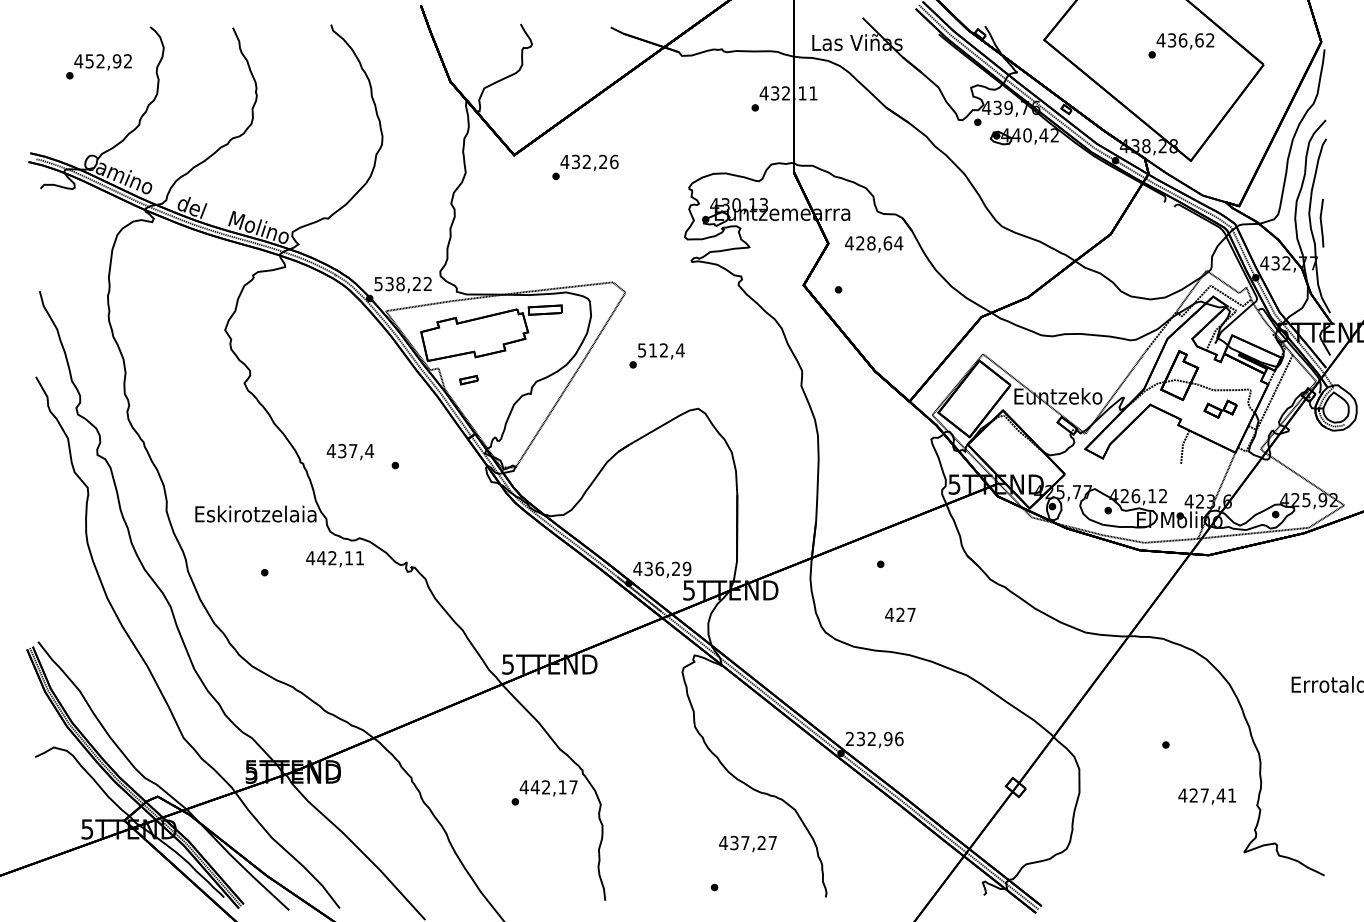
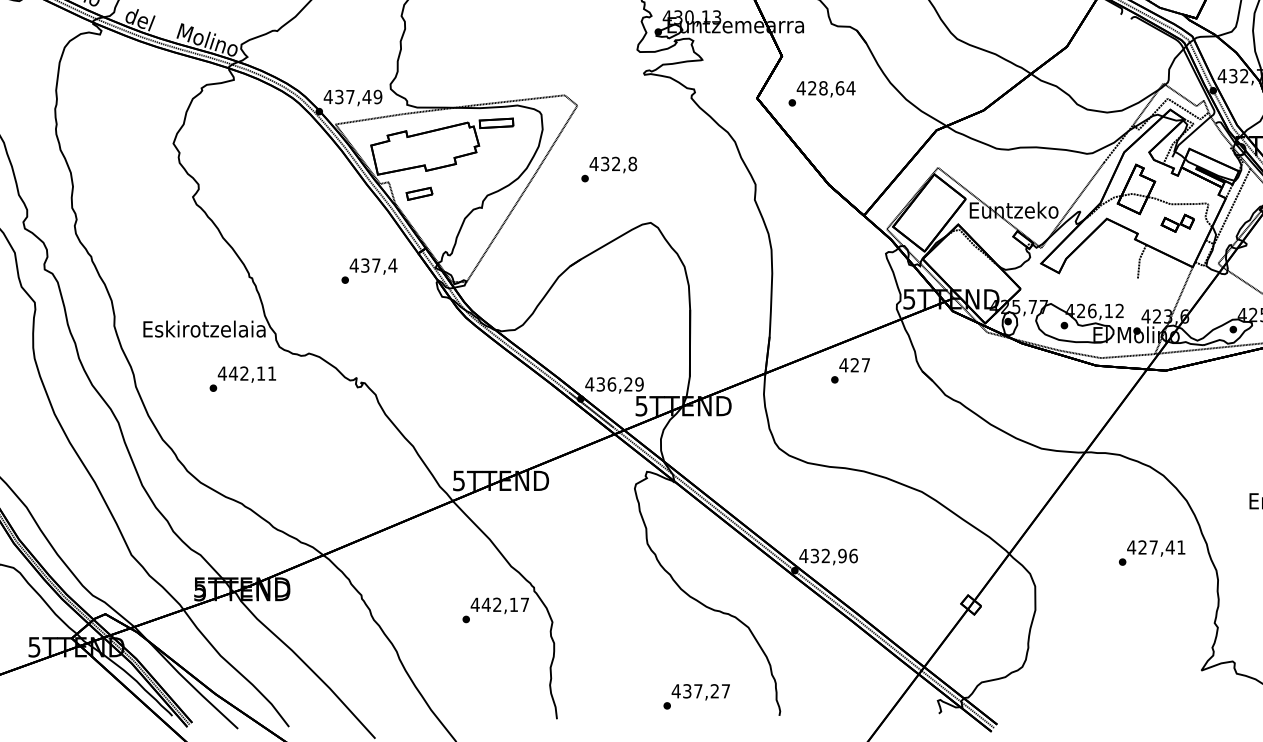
text: (874, 244) -> (826, 89), moved
text: (403, 283) -> (353, 96), 538,22 -> 437,49
text: (660, 350) -> (612, 164), 512,4 -> 432,8
part: (468, 380) -> (418, 194), size x1.43
text: (350, 452) -> (373, 266), moved
text: (334, 559) -> (246, 374), moved
text: (900, 614) -> (854, 364), moved
text: (849, 738) -> (803, 555), 232,96 -> 432,96
text: (1206, 796) -> (1155, 548), moved
text: (747, 843) -> (700, 691), moved

